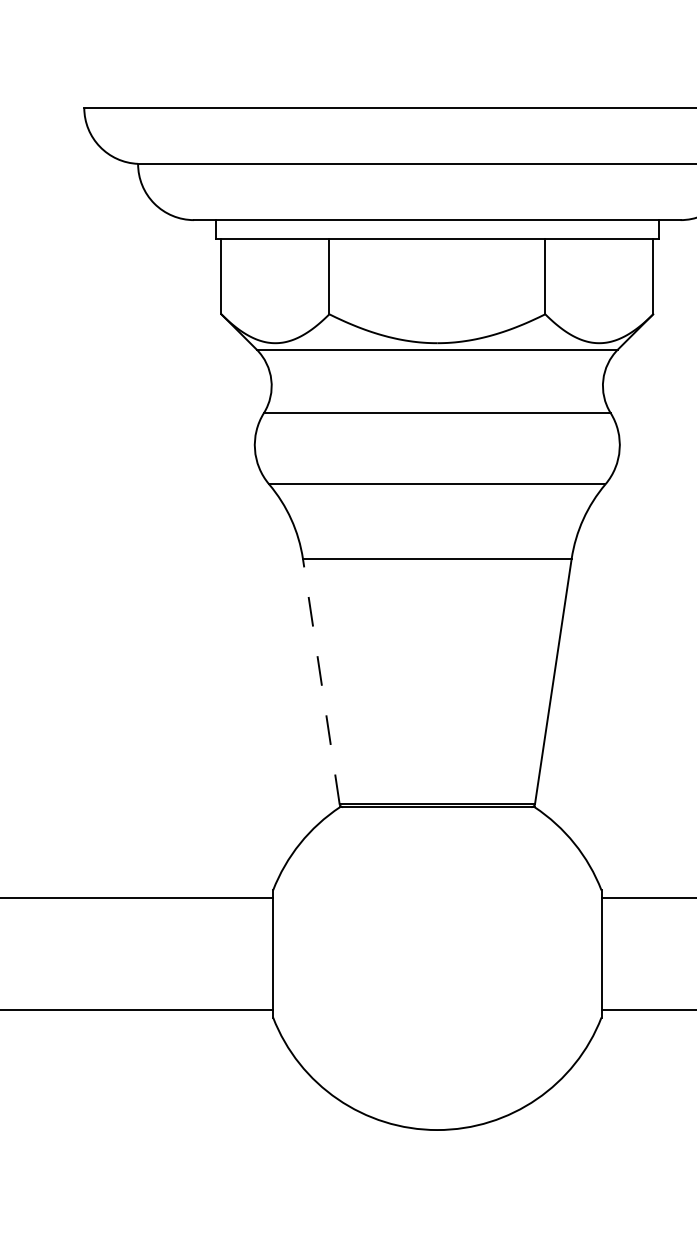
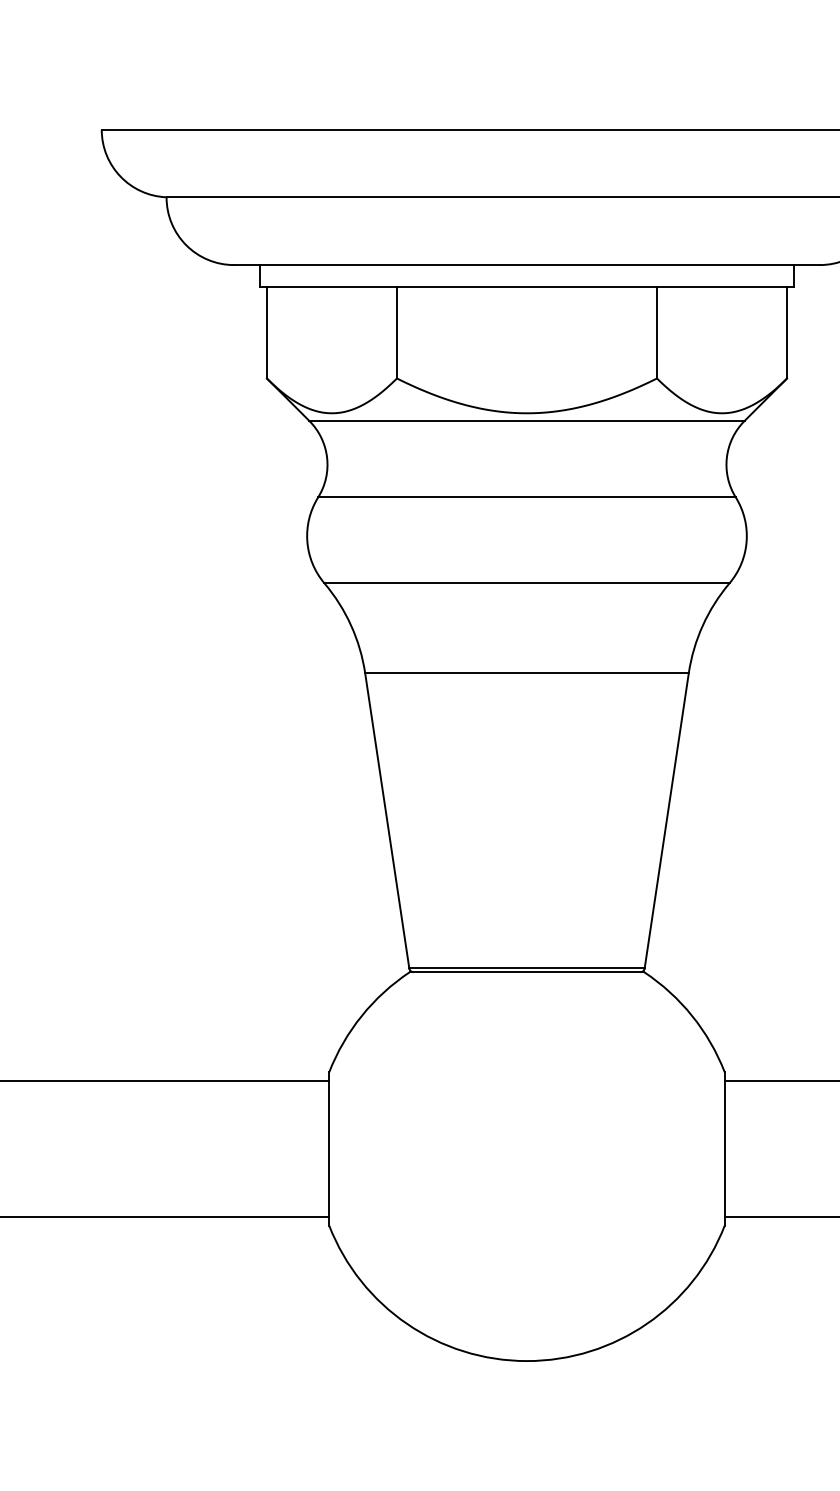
line: (321, 681) -> (387, 820), dashed -> solid

